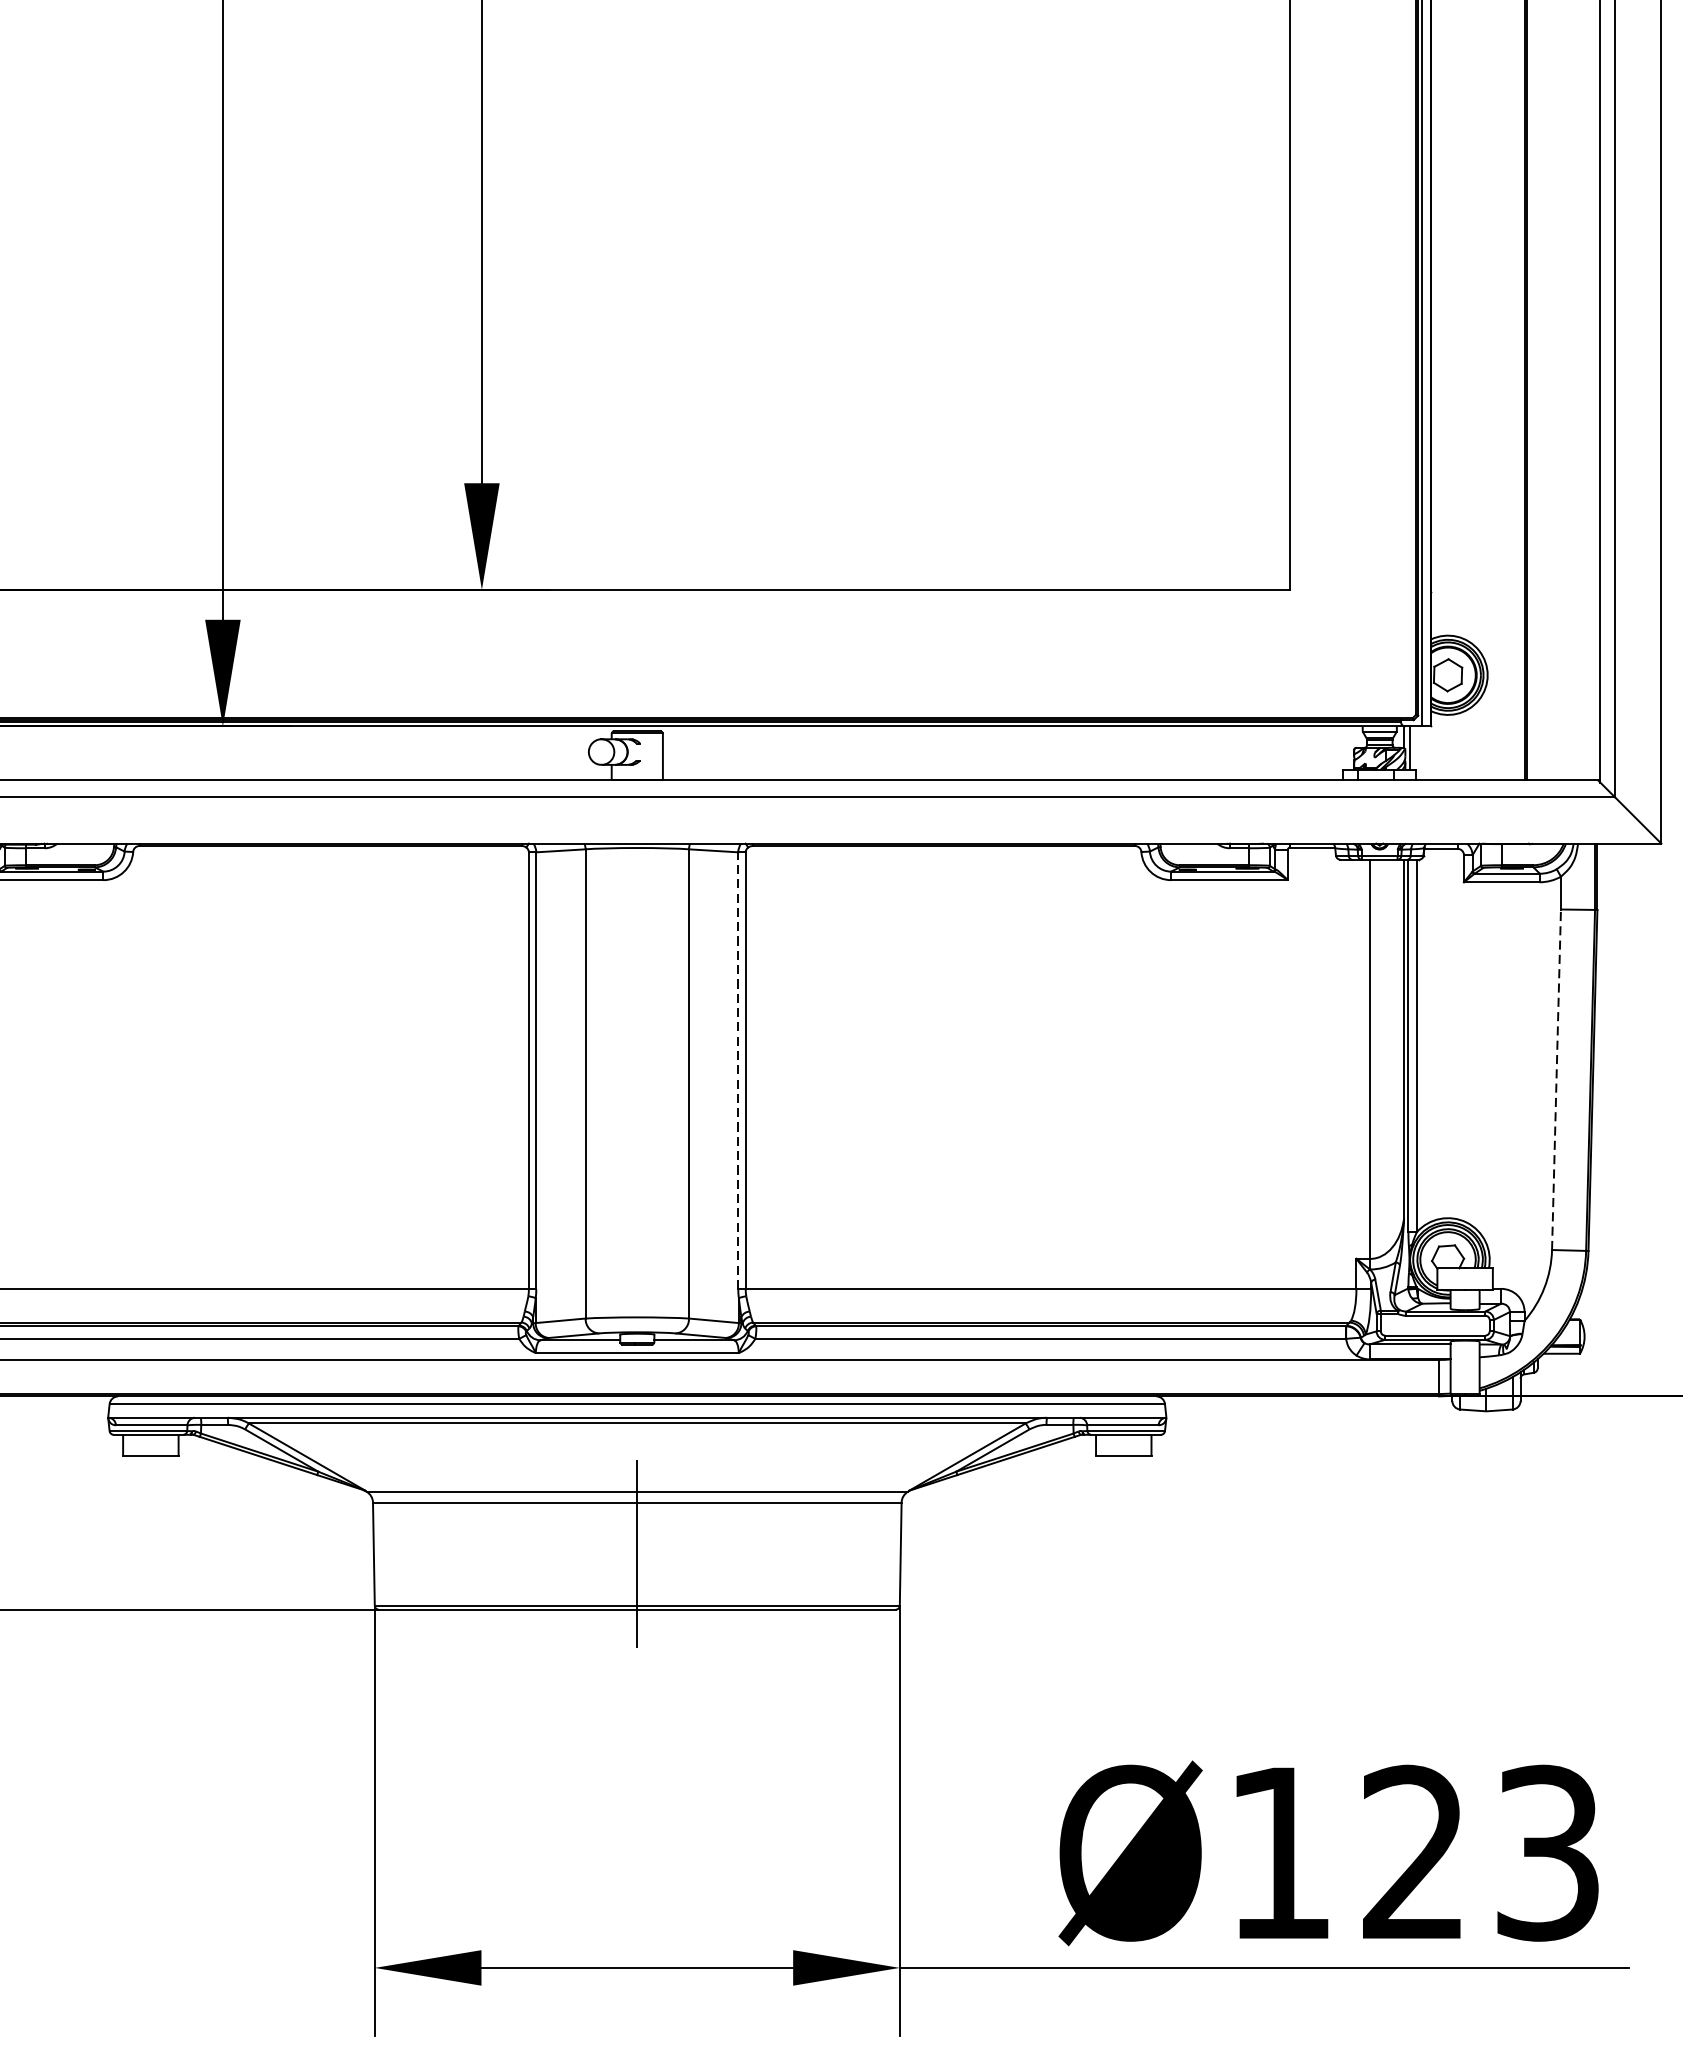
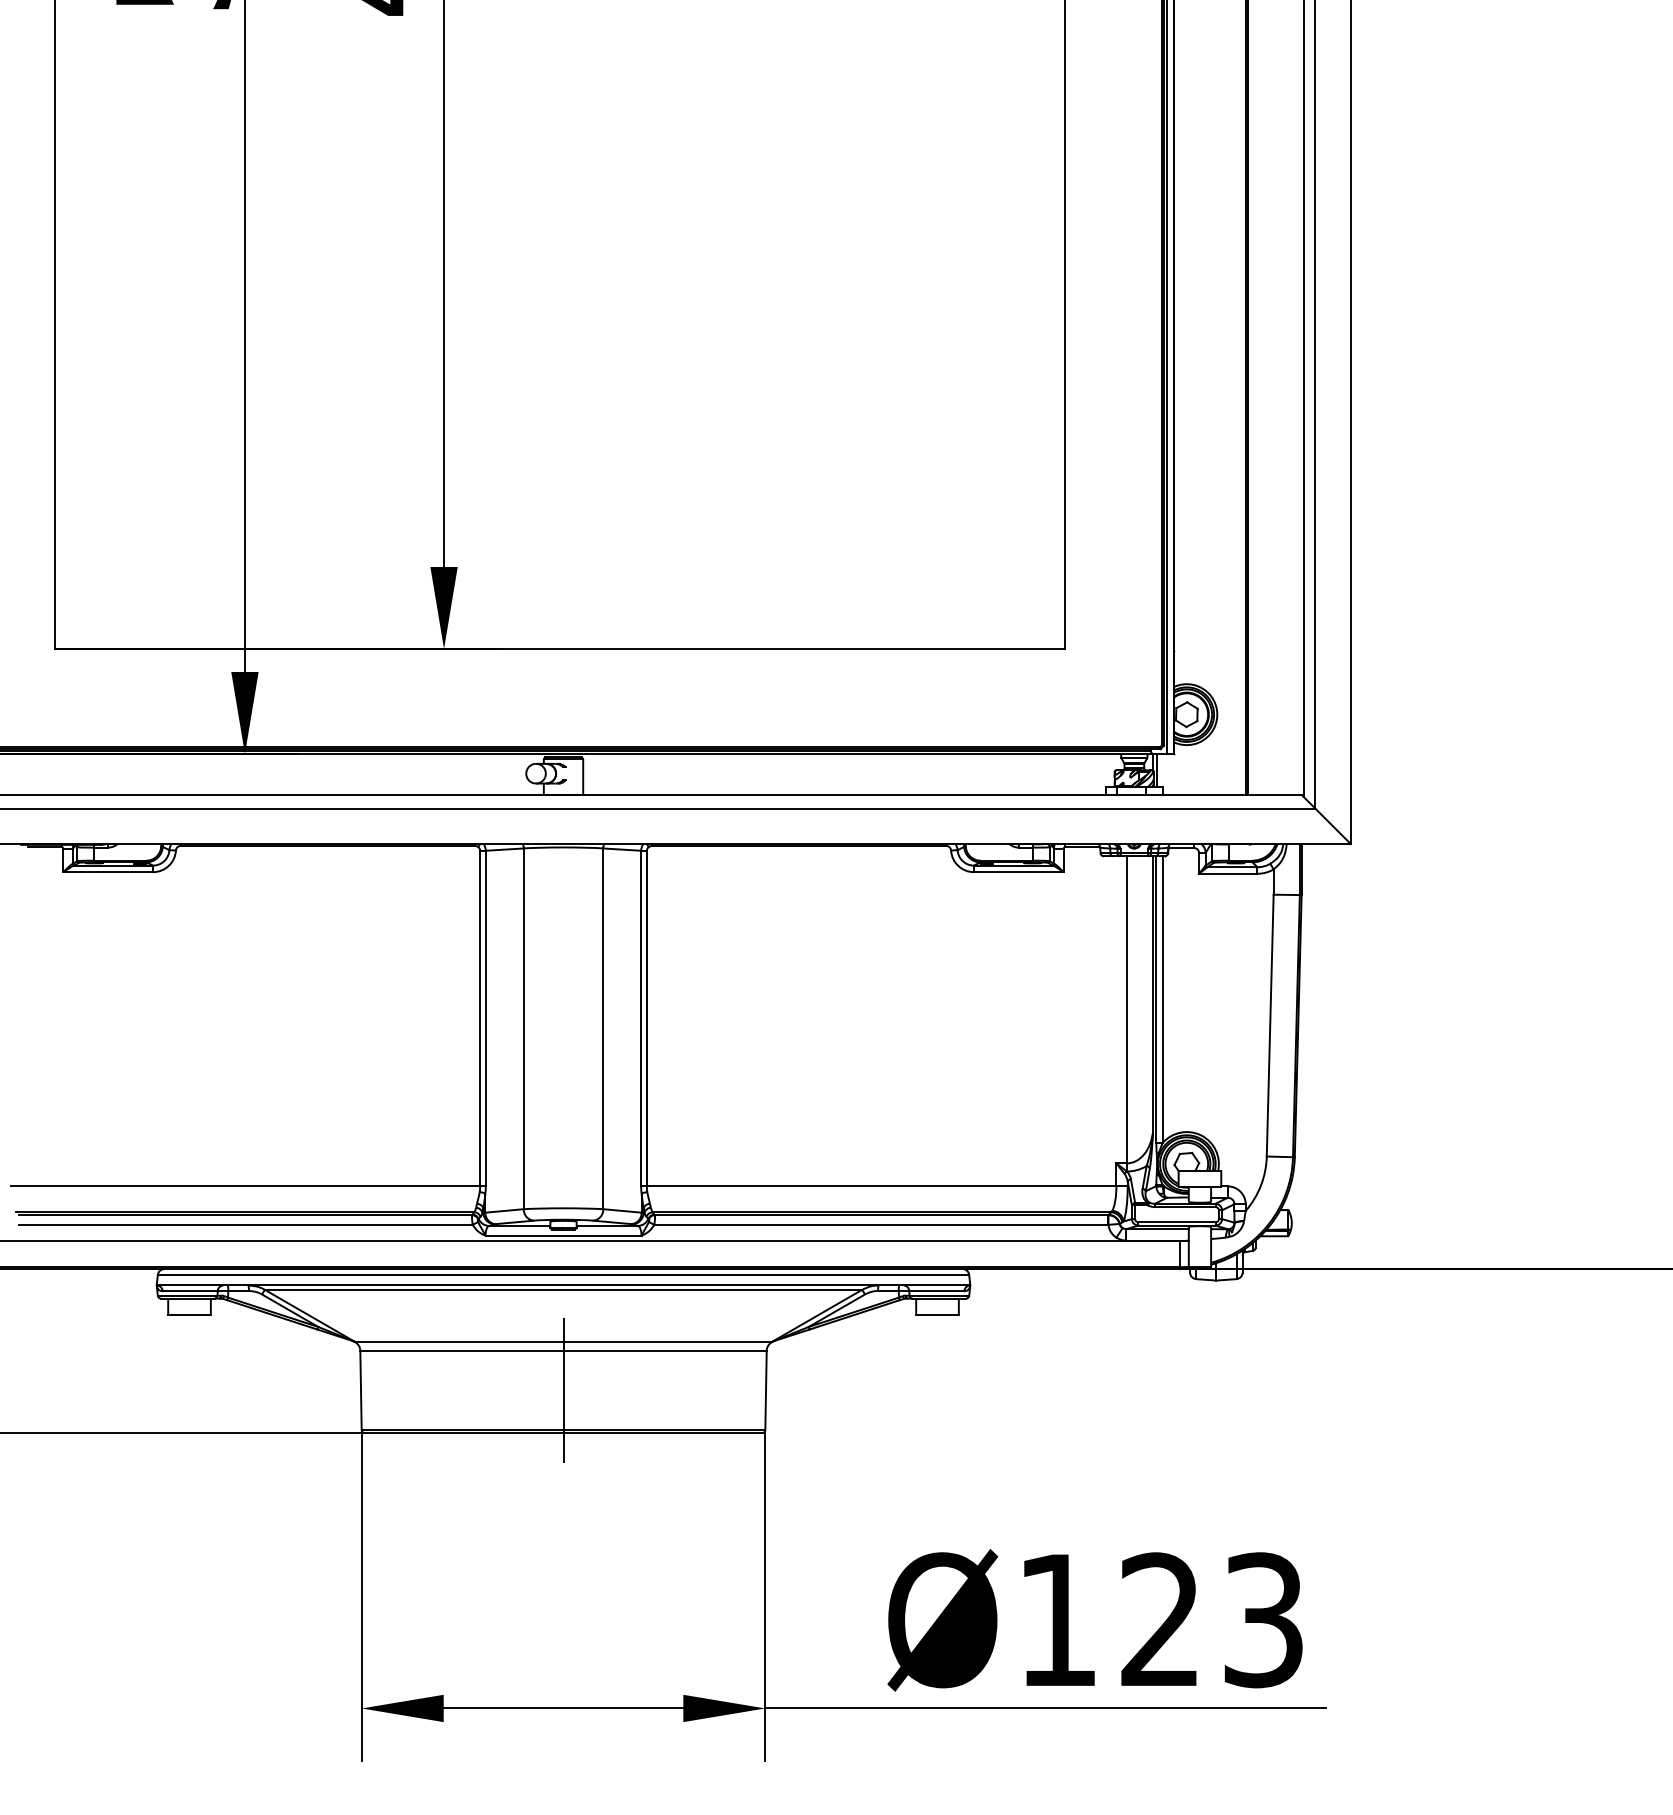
line: (738, 1070) -> (641, 1018), dashed -> solid
line: (1556, 1079) -> (1270, 1025), dashed -> solid

